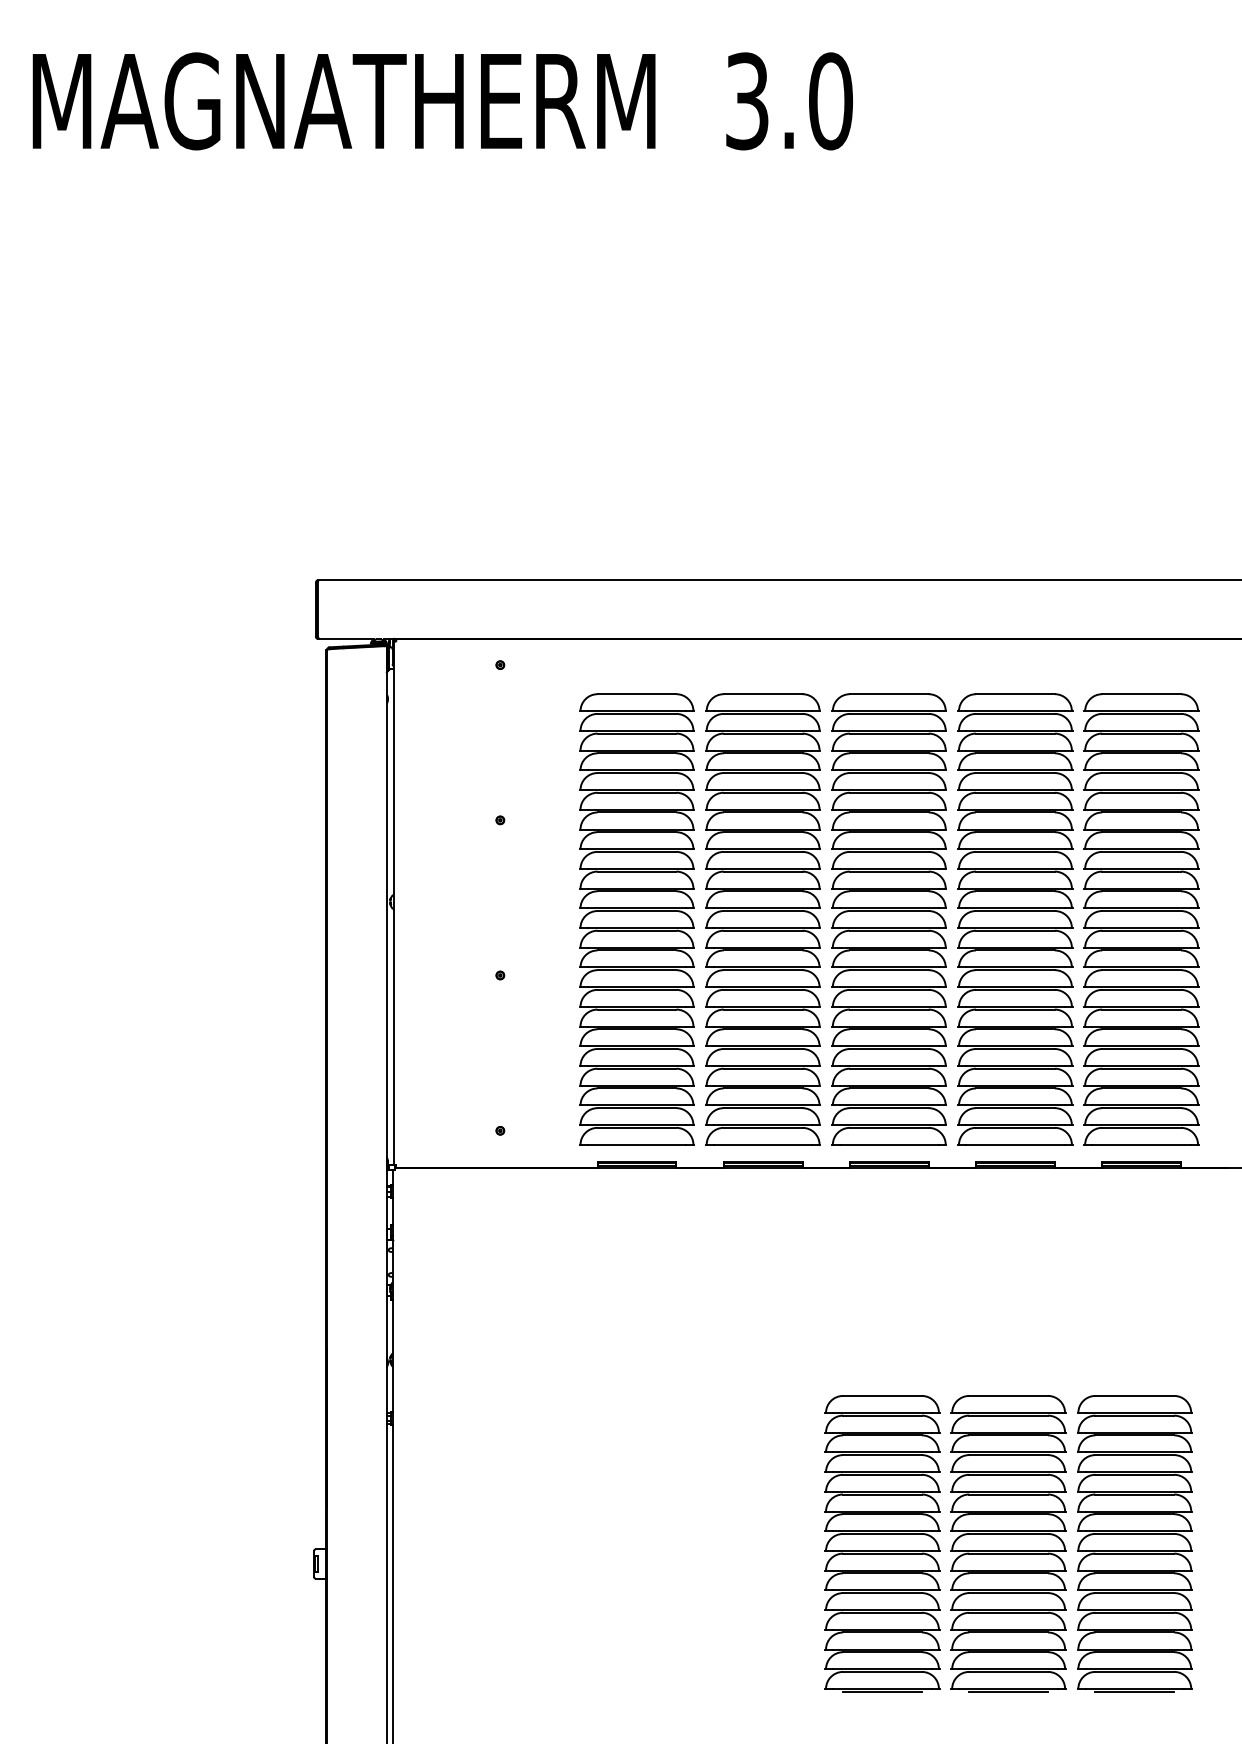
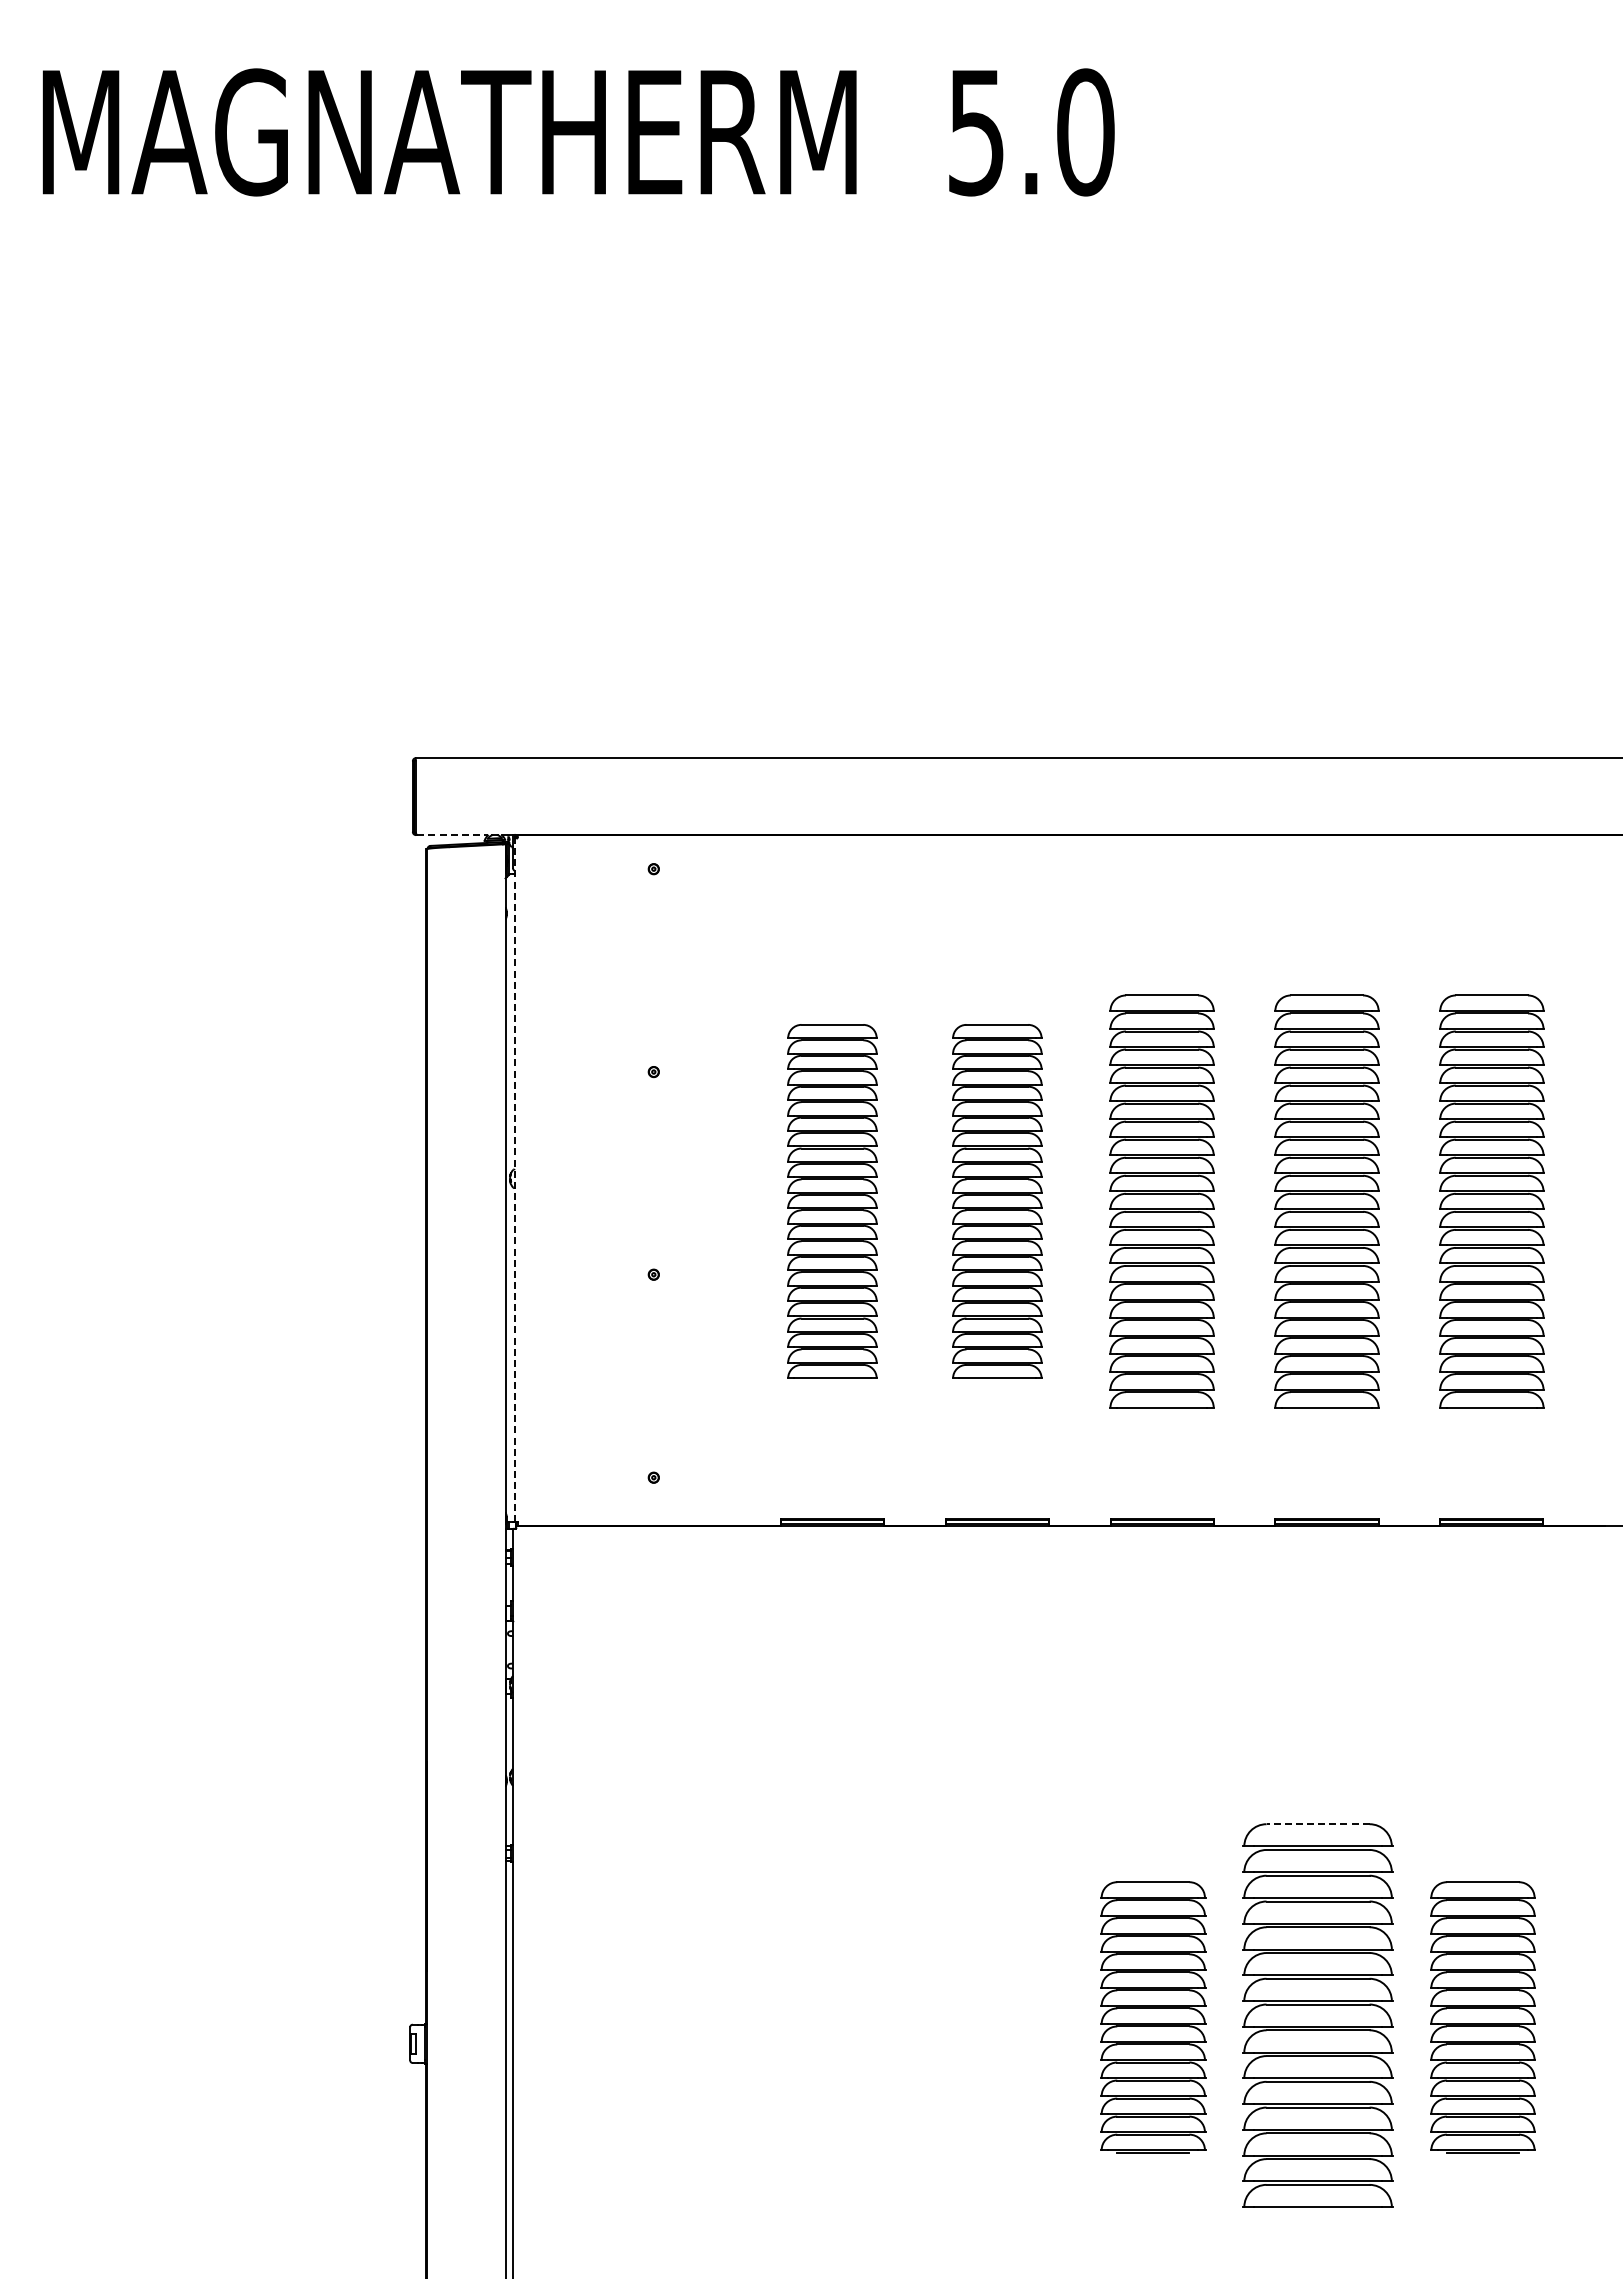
text: (747, 101) -> (976, 132), 3.0 -> 5.0
line: (347, 639) -> (453, 835), solid -> dashed
line: (393, 902) -> (514, 1179), solid -> dashed
part: (637, 919) -> (832, 1201), size x0.6
part: (763, 919) -> (997, 1201), size x0.6
part: (888, 919) -> (1161, 1201), size x0.7
part: (1015, 919) -> (1326, 1201), size x0.7
part: (1141, 919) -> (1491, 1201), size x0.7
line: (1008, 1396) -> (1318, 1824), solid -> dashed
part: (882, 1543) -> (1153, 2017), size x0.7
part: (1134, 1543) -> (1482, 2017), size x0.7
line: (1008, 1691) -> (1317, 2210), removed

